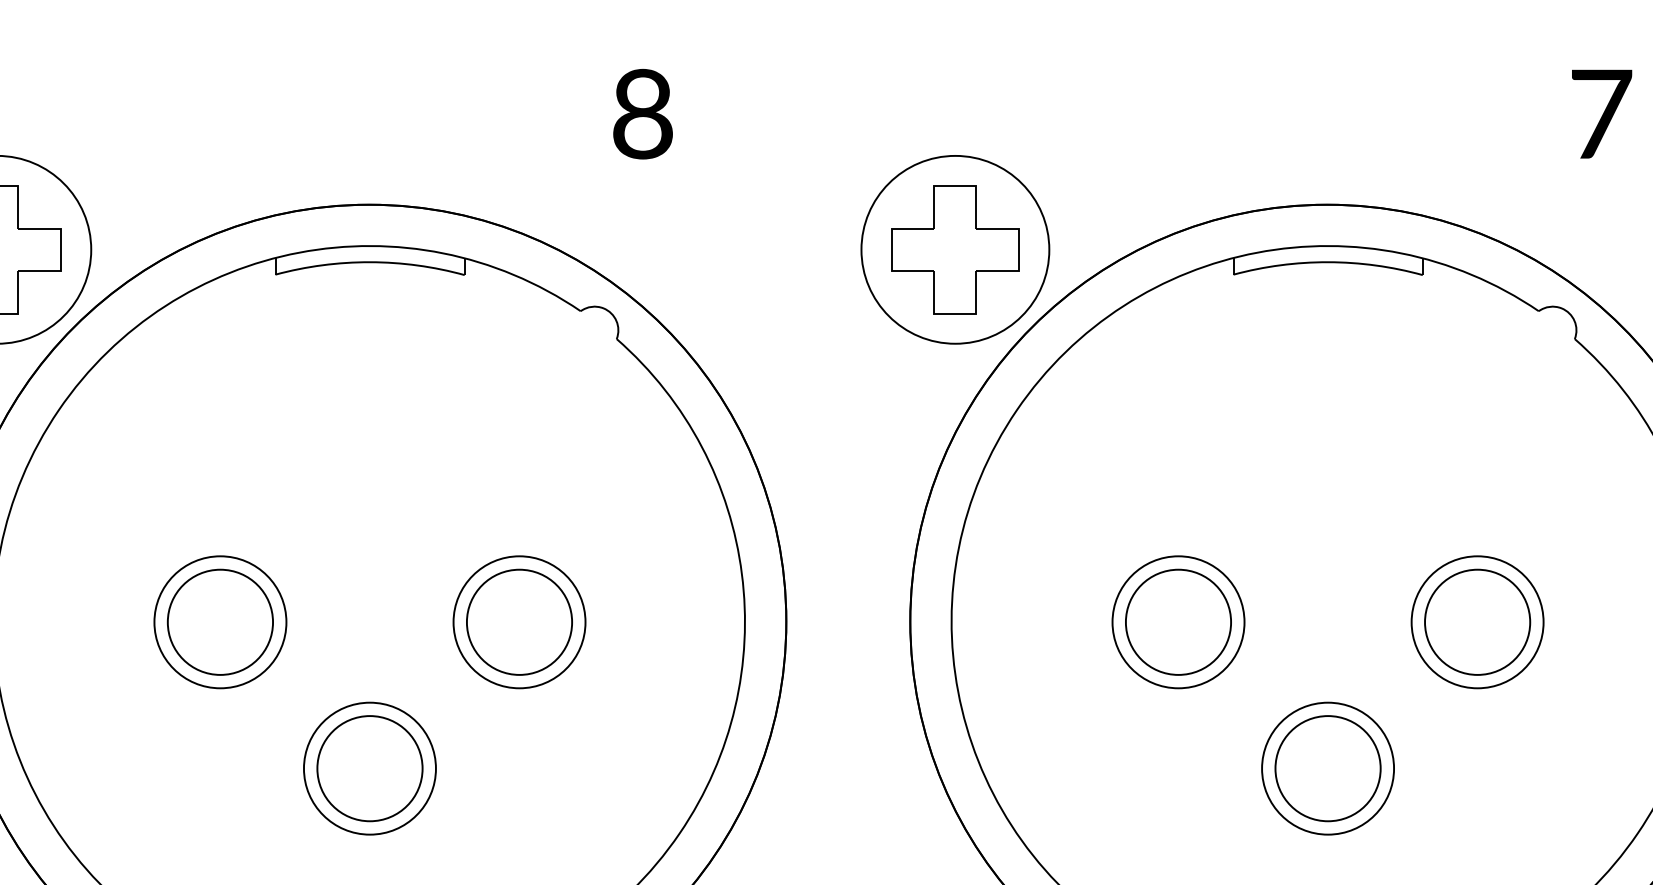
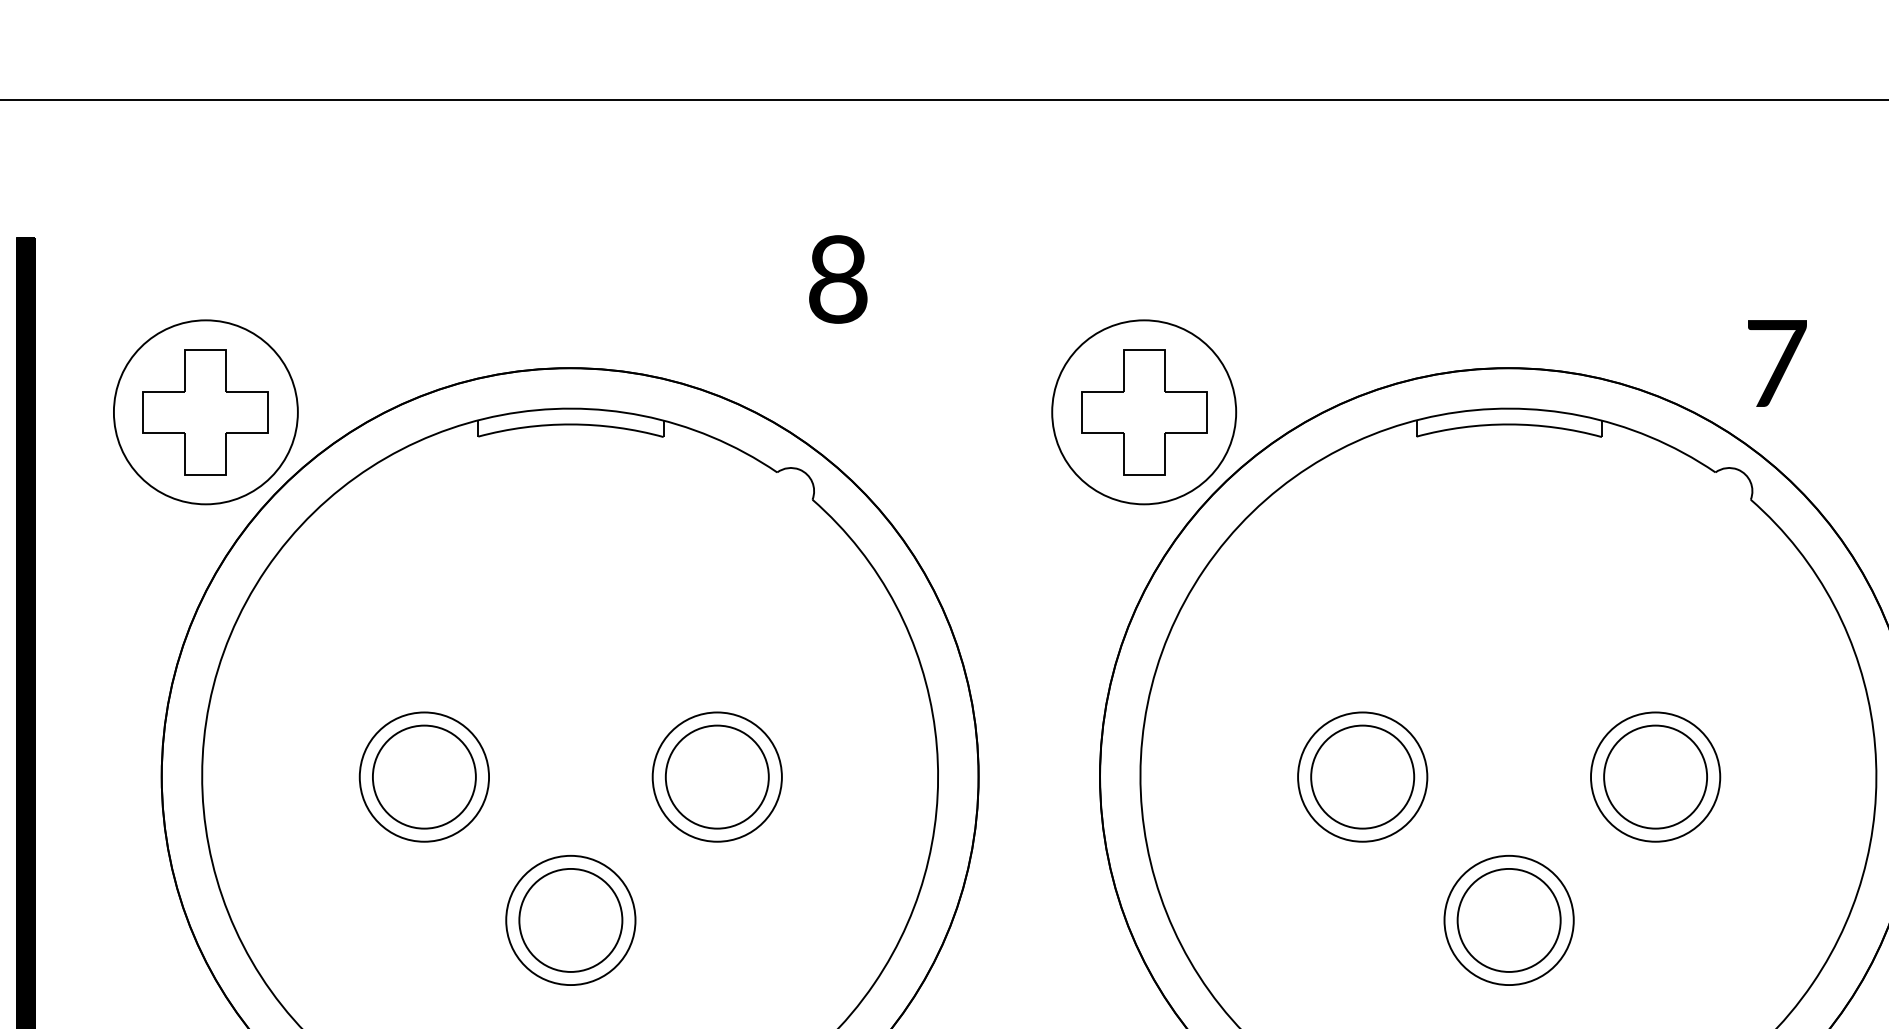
text: (1602, 114) -> (1777, 363), moved

